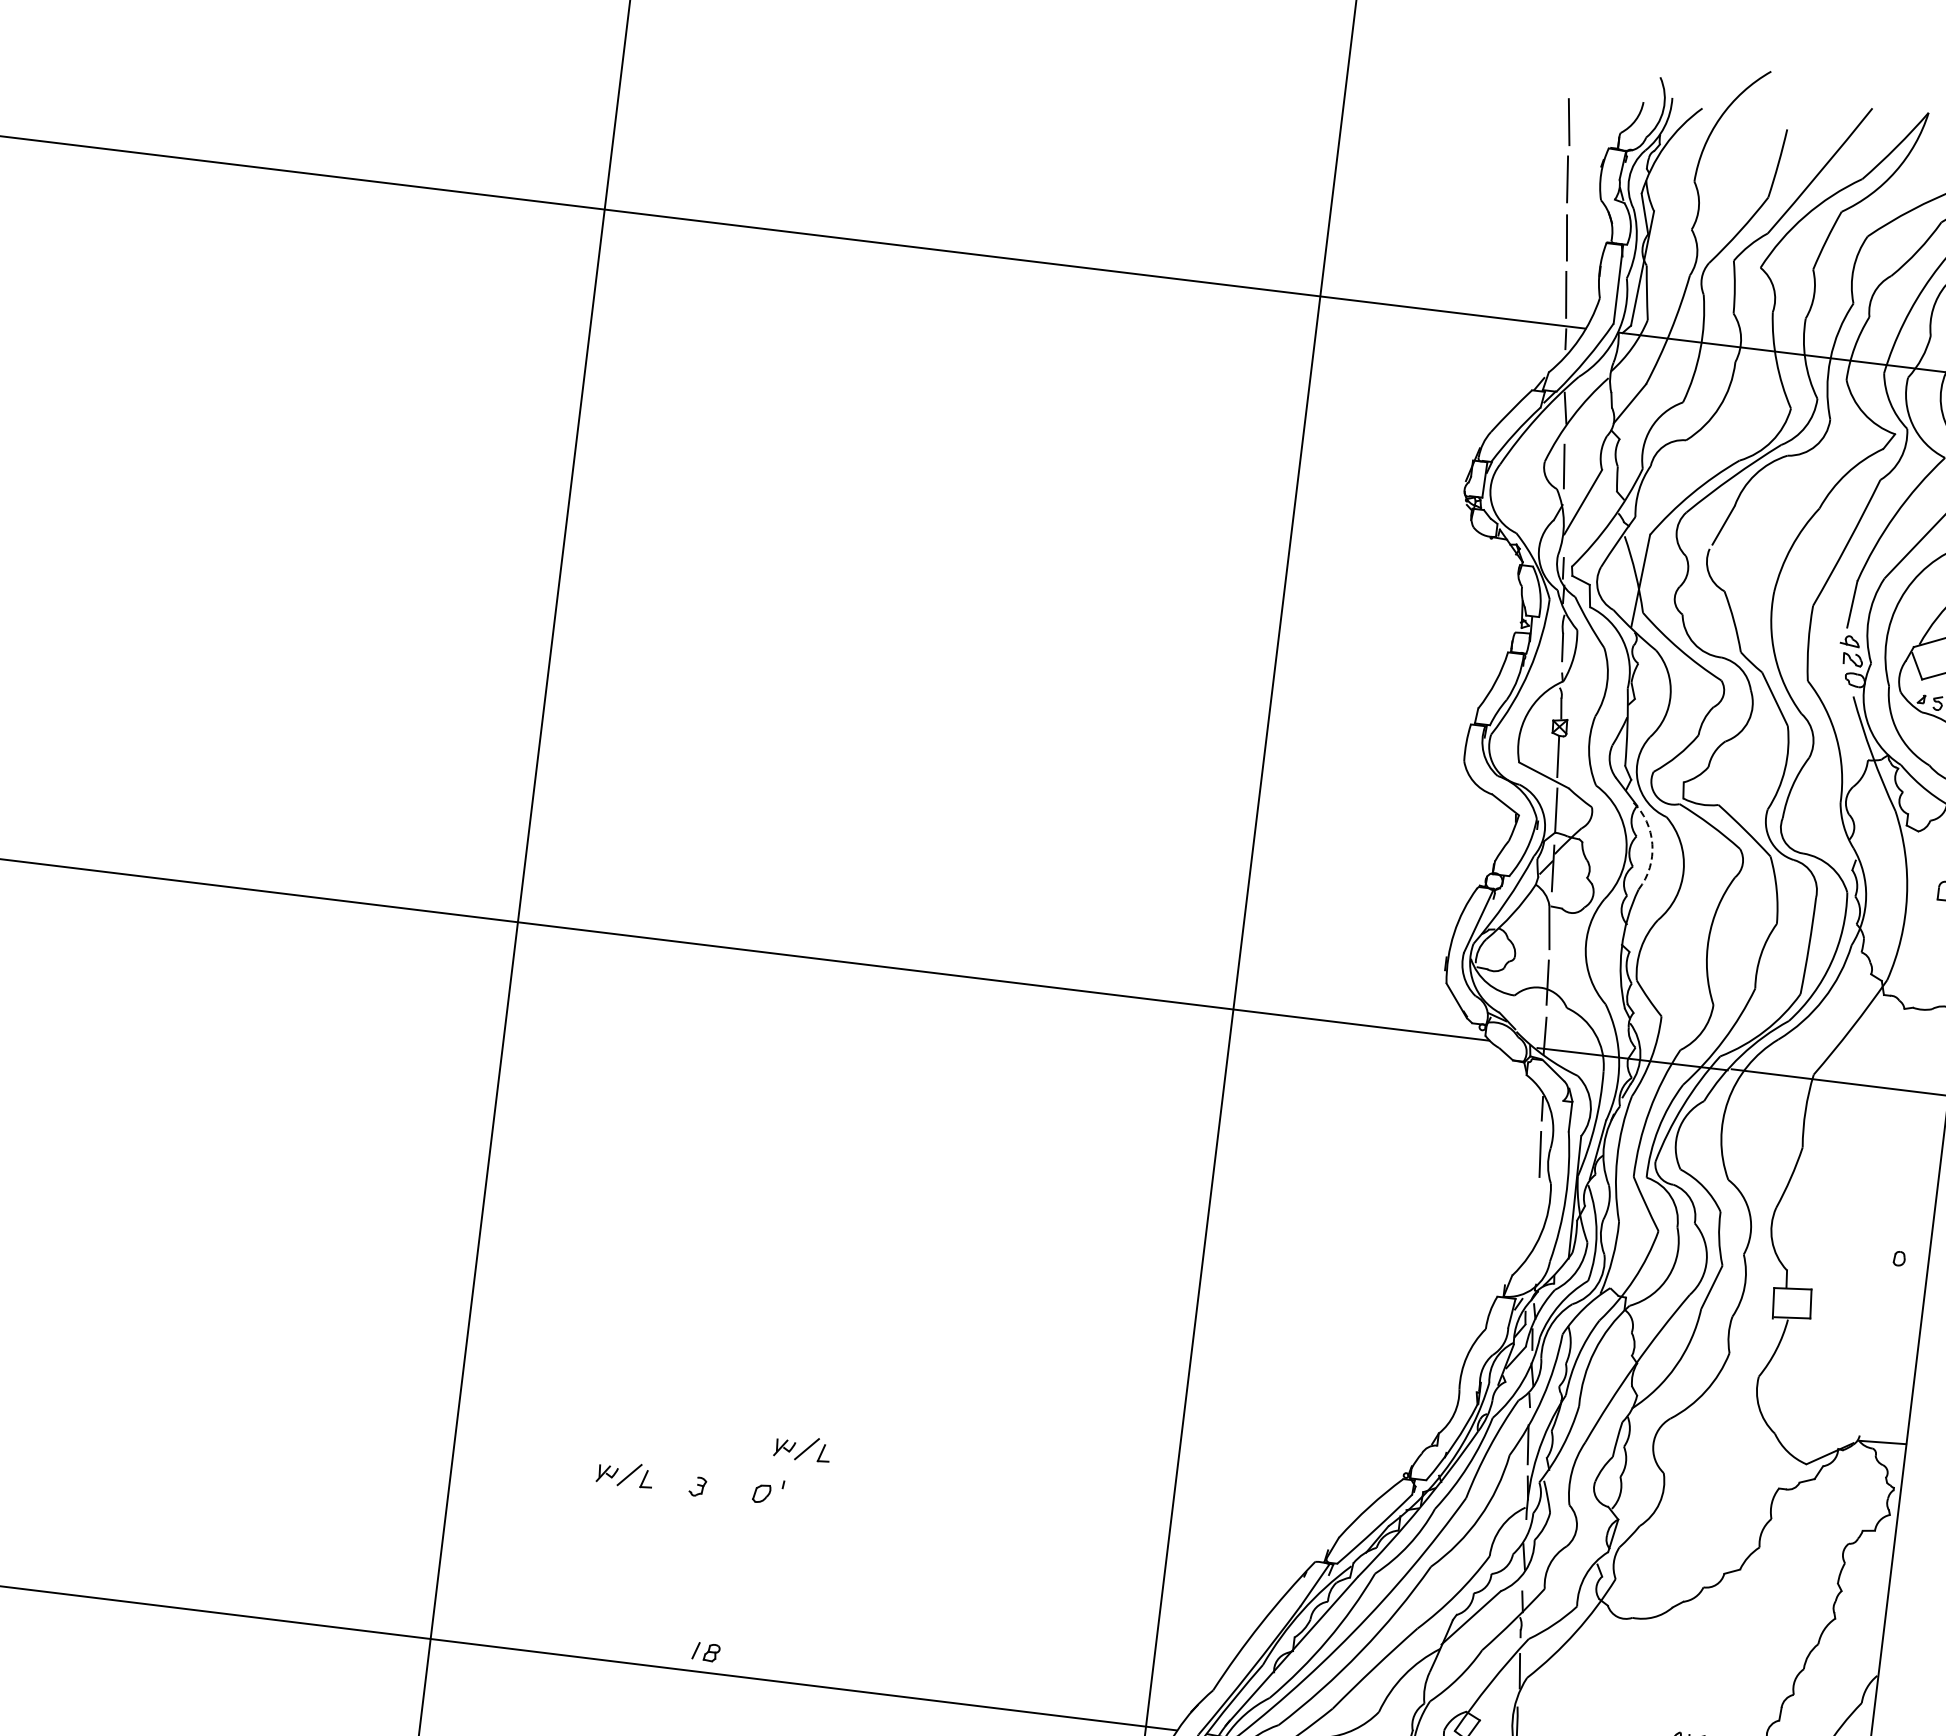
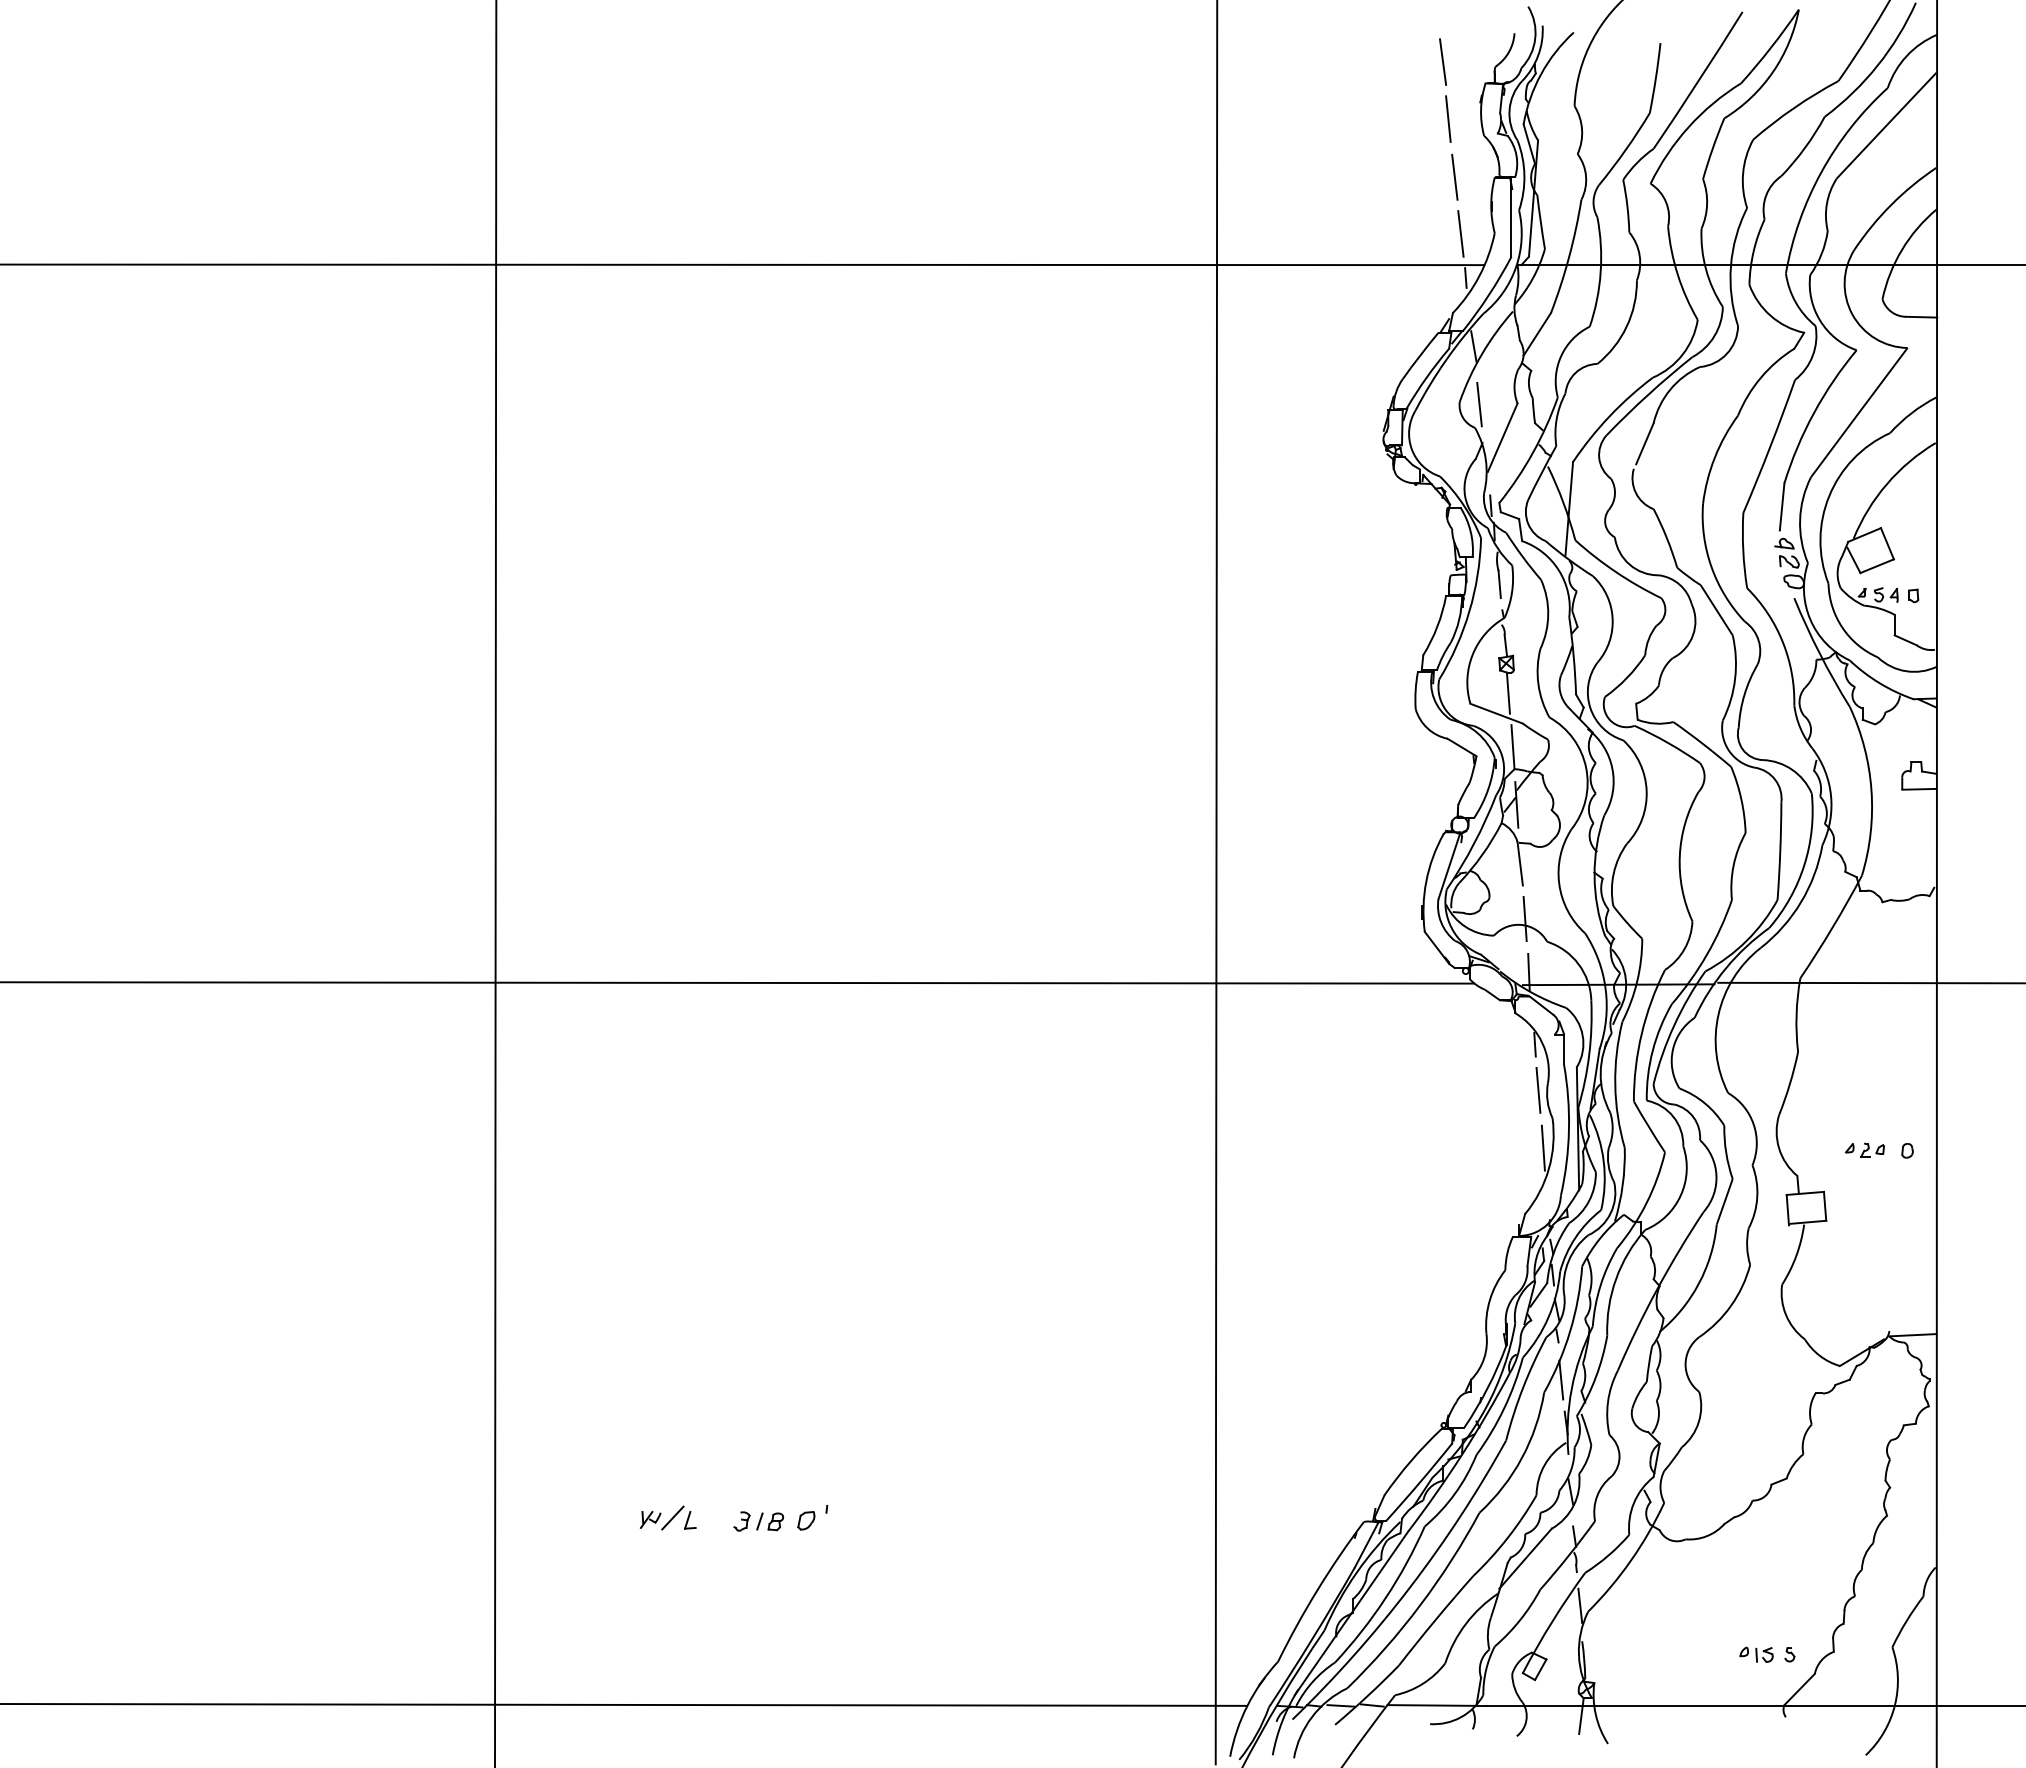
arc: (1652, 844) -> (1612, 769), dashed -> solid
line: (1537, 1211) -> (1542, 1147), added
part: (1856, 1252) -> (1864, 1149), added
part: (802, 1448) -> (841, 1470), removed
part: (706, 1651) -> (770, 1521), moved

